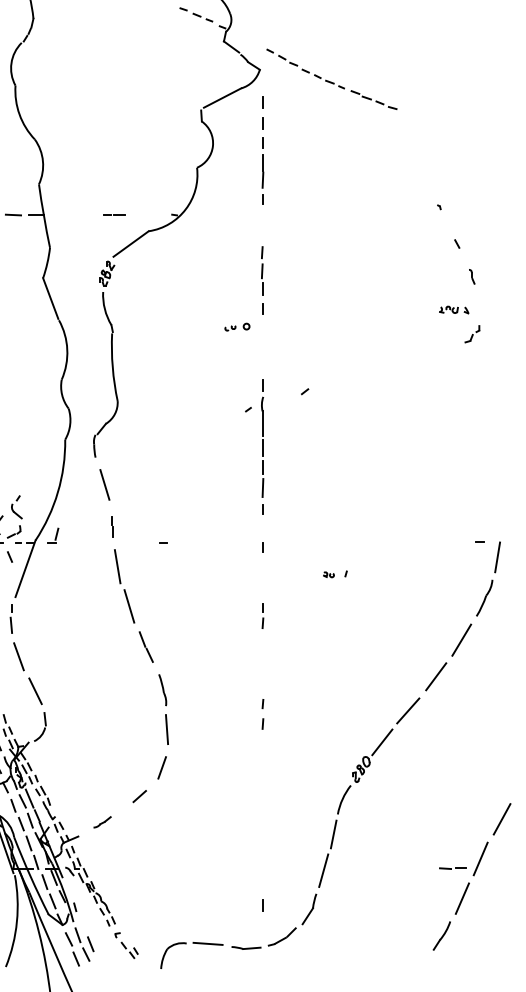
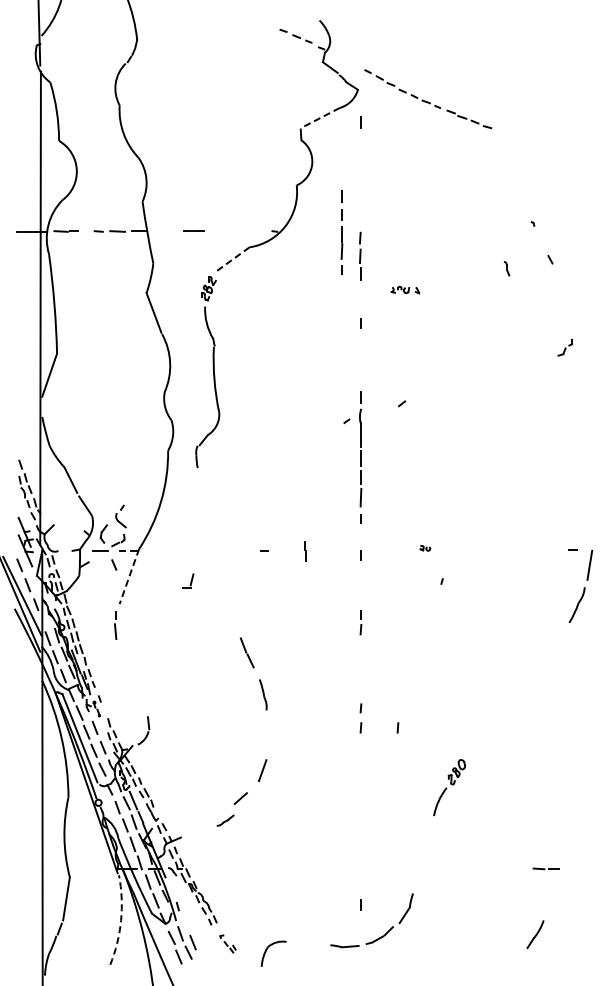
line: (222, 98) -> (321, 117), solid -> dashed
part: (262, 160) -> (341, 232), moved
line: (113, 214) -> (193, 230), moved
line: (131, 244) -> (232, 260), solid -> dashed
line: (262, 270) -> (360, 255), moved
line: (472, 276) -> (507, 268), moved
part: (454, 310) -> (405, 290), moved
part: (236, 326) -> (335, 340), removed
line: (104, 484) -> (206, 494), removed
line: (112, 526) -> (305, 551), moved
part: (53, 534) -> (188, 580), moved
line: (25, 568) -> (129, 576), solid -> dashed
part: (329, 574) -> (425, 548), moved
part: (124, 586) -> (225, 593), removed
line: (461, 639) -> (554, 645), removed
line: (18, 656) -> (122, 662), removed
line: (435, 676) -> (529, 681), removed
line: (35, 690) -> (139, 695), removed
line: (408, 711) -> (502, 715), removed
line: (300, 723) -> (397, 727), added
line: (167, 729) -> (267, 733), removed
line: (382, 742) -> (477, 745), removed
line: (502, 819) -> (594, 820), removed
line: (102, 822) -> (225, 820), moved
line: (333, 834) -> (429, 835), removed
line: (480, 859) -> (573, 859), removed
line: (322, 870) -> (419, 870), removed
line: (462, 898) -> (555, 898), removed
arc: (17, 921) -> (121, 920), solid -> dashed
line: (208, 944) -> (307, 942), removed
part: (126, 945) -> (227, 943), size x0.7

